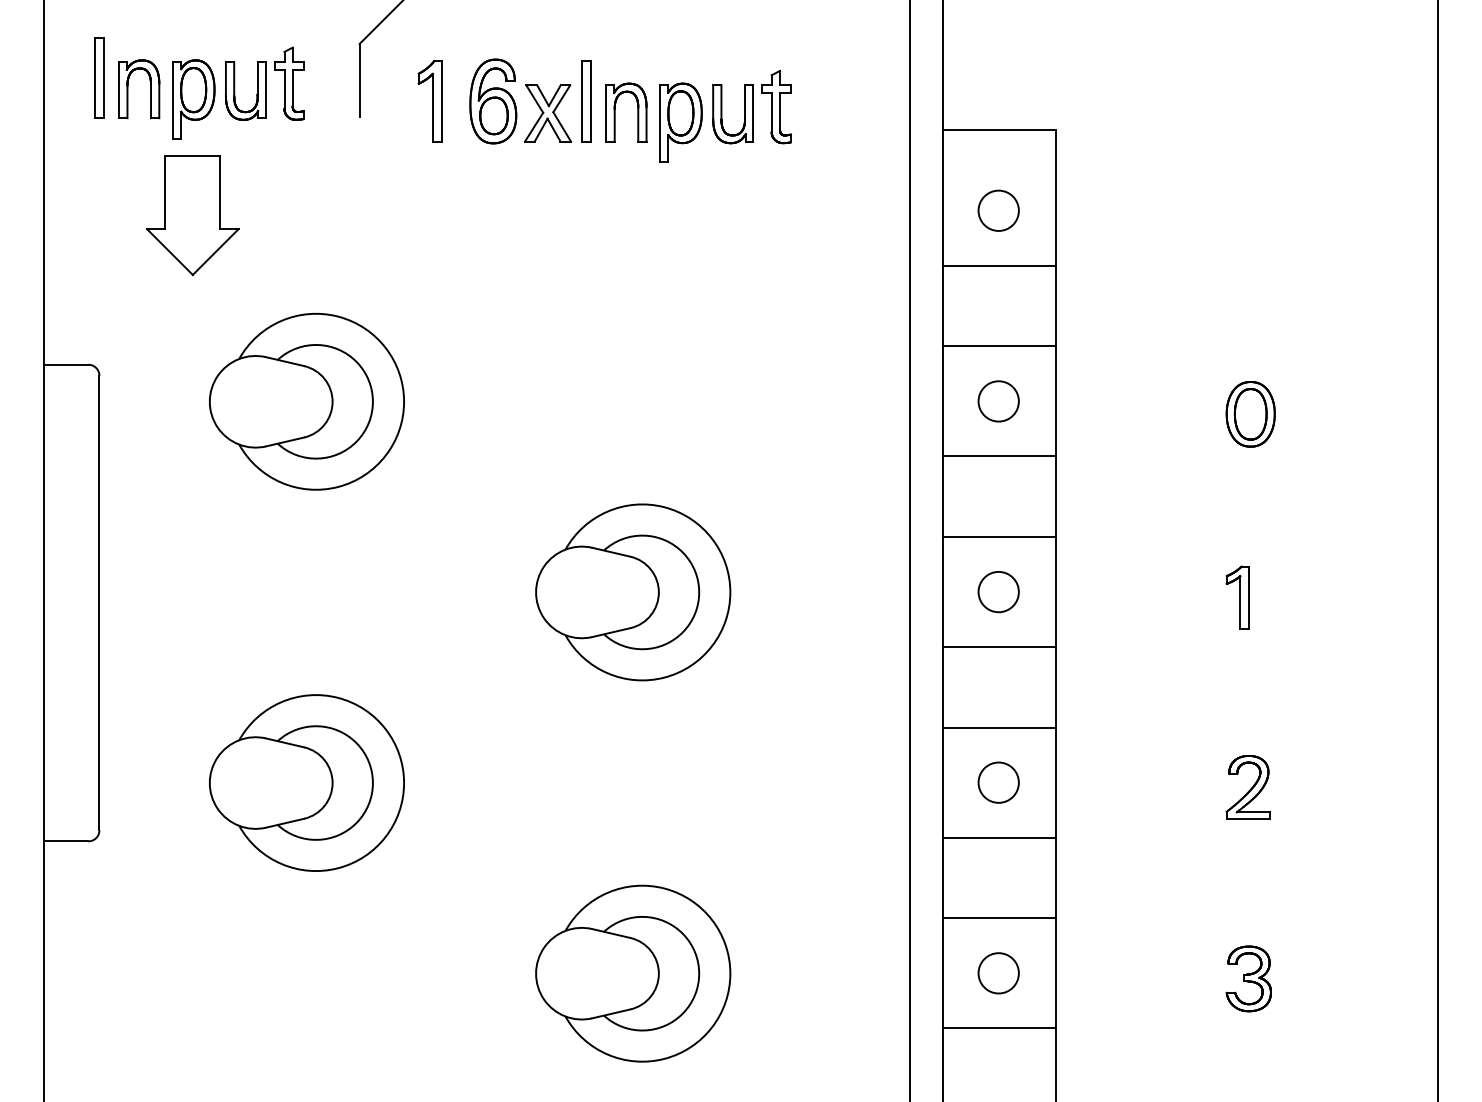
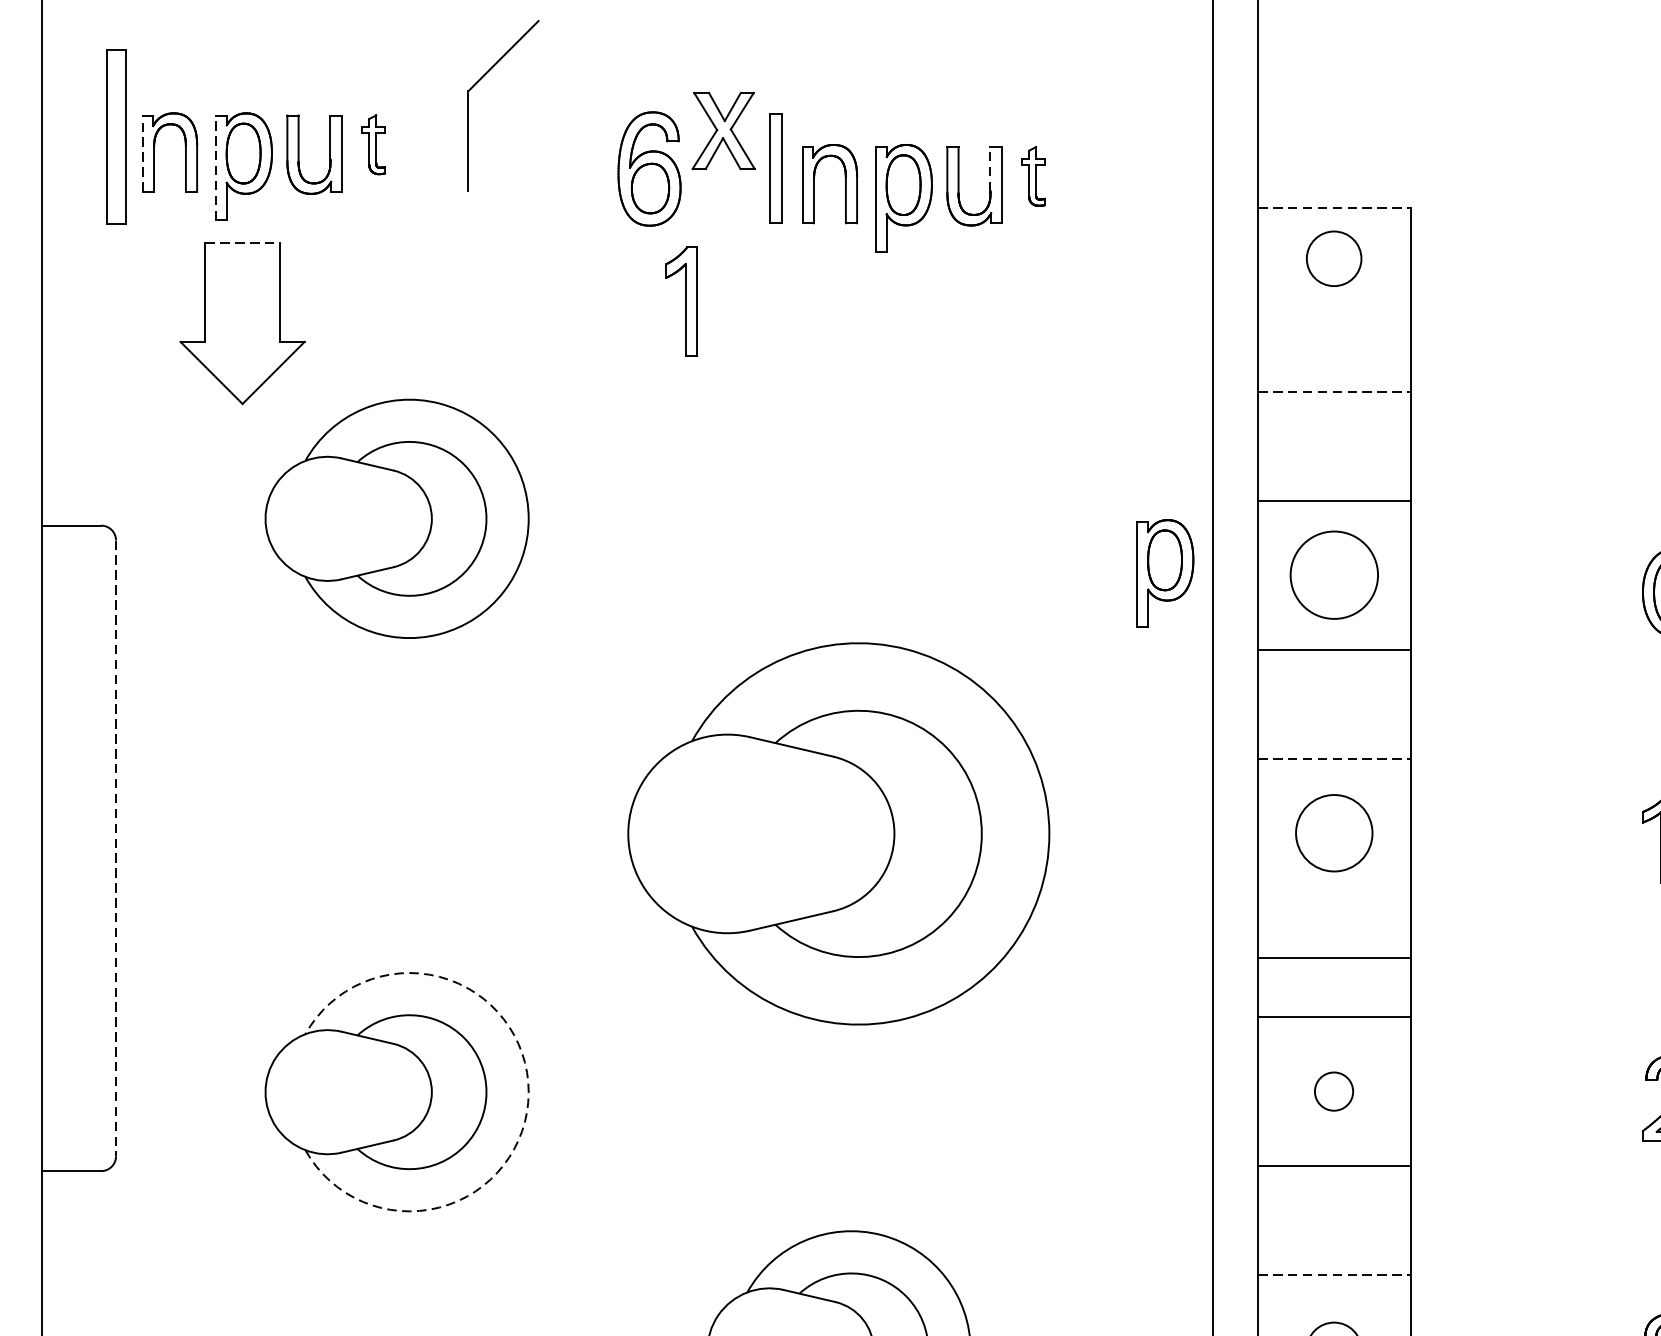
part: (99, 77) -> (116, 136), size x1.6
part: (289, 83) -> (373, 144), size x0.6
line: (119, 89) -> (143, 152), solid -> dashed
line: (172, 100) -> (215, 167), solid -> dashed
part: (429, 101) -> (680, 301), moved
line: (744, 101) -> (989, 169), solid -> dashed
part: (776, 106) -> (1033, 175), size x0.6
part: (547, 113) -> (722, 131), moved
line: (999, 130) -> (1335, 208), solid -> dashed
line: (193, 155) -> (243, 242), solid -> dashed
circle: (998, 210) -> (1333, 258), moved
line: (999, 265) -> (1335, 391), solid -> dashed
part: (873, 399) -> (1164, 572), added
part: (306, 401) -> (396, 518), moved
circle: (998, 401) -> (1333, 575), size x1.6
line: (999, 537) -> (1335, 759), solid -> dashed
part: (633, 592) -> (839, 834), size x1.6
circle: (998, 592) -> (1333, 834), size x1.4
line: (99, 603) -> (116, 848), solid -> dashed
line: (998, 647) -> (1333, 958), moved
circle: (998, 782) -> (1333, 1091), size x0.7
arc: (404, 783) -> (529, 1092), solid -> dashed
line: (999, 918) -> (1335, 1275), solid -> dashed

